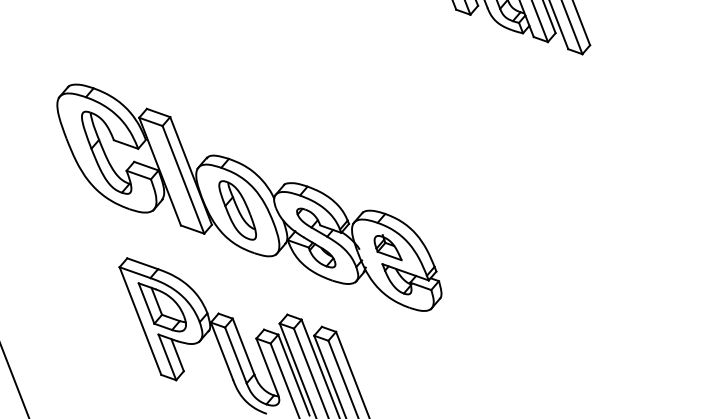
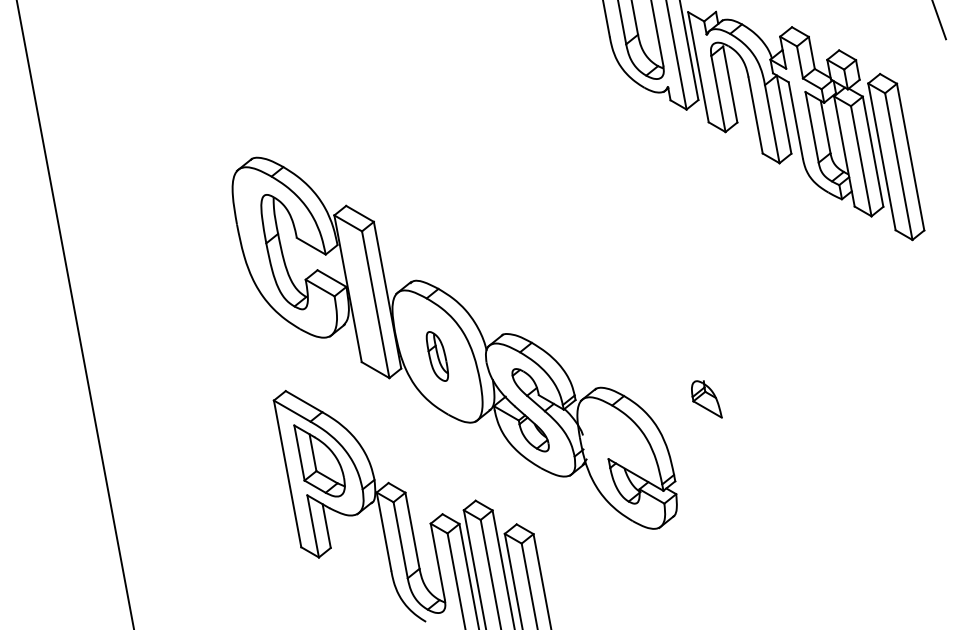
part: (237, 210) -> (437, 356), size x0.6
part: (387, 248) -> (706, 399), moved

